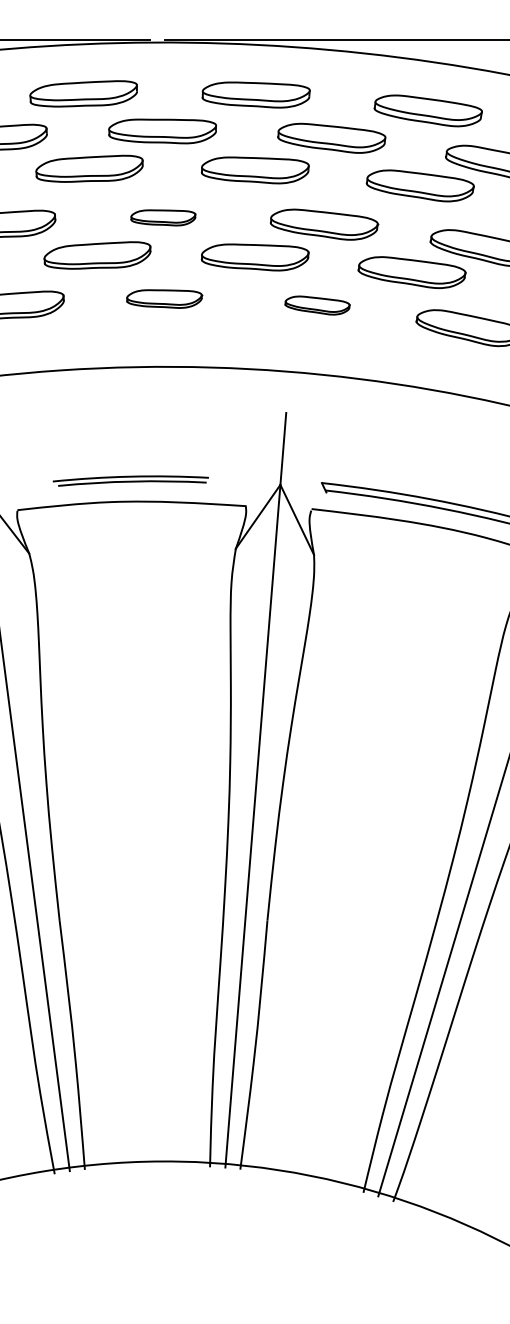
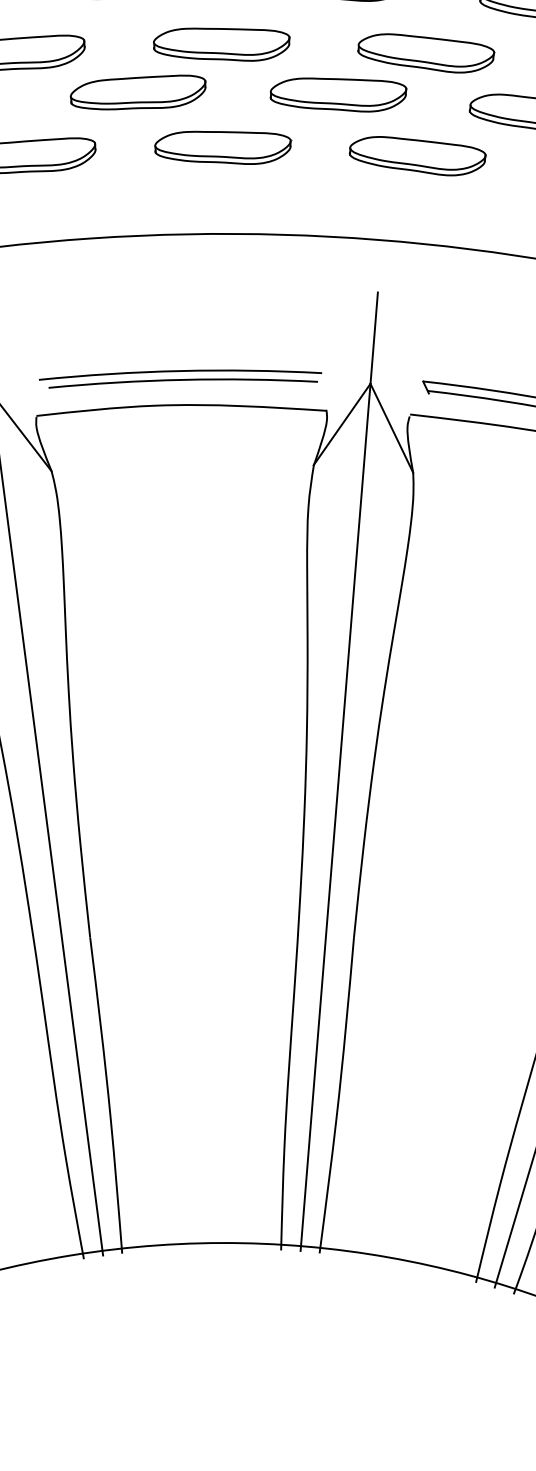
part: (163, 217) -> (222, 44), size x1.67
part: (164, 298) -> (223, 147), size x1.43
part: (317, 305) -> (417, 156), size x1.67
part: (130, 480) -> (180, 378), size x1.43

